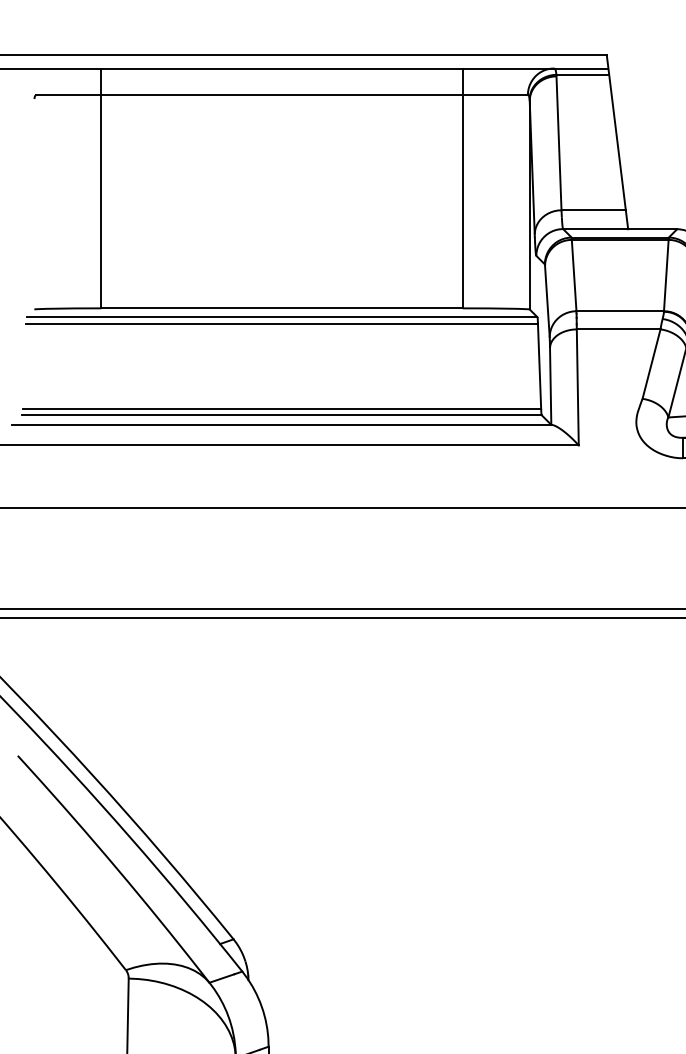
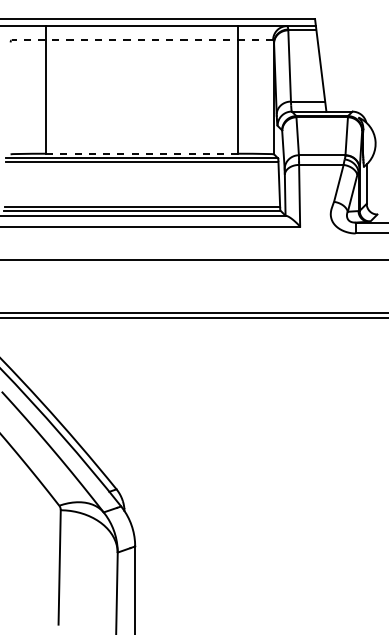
line: (282, 95) -> (142, 40), solid -> dashed
line: (280, 307) -> (141, 153), solid -> dashed

